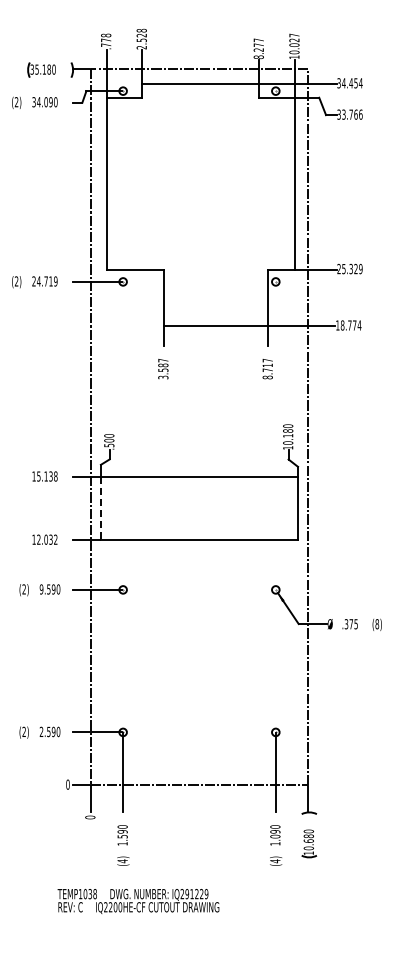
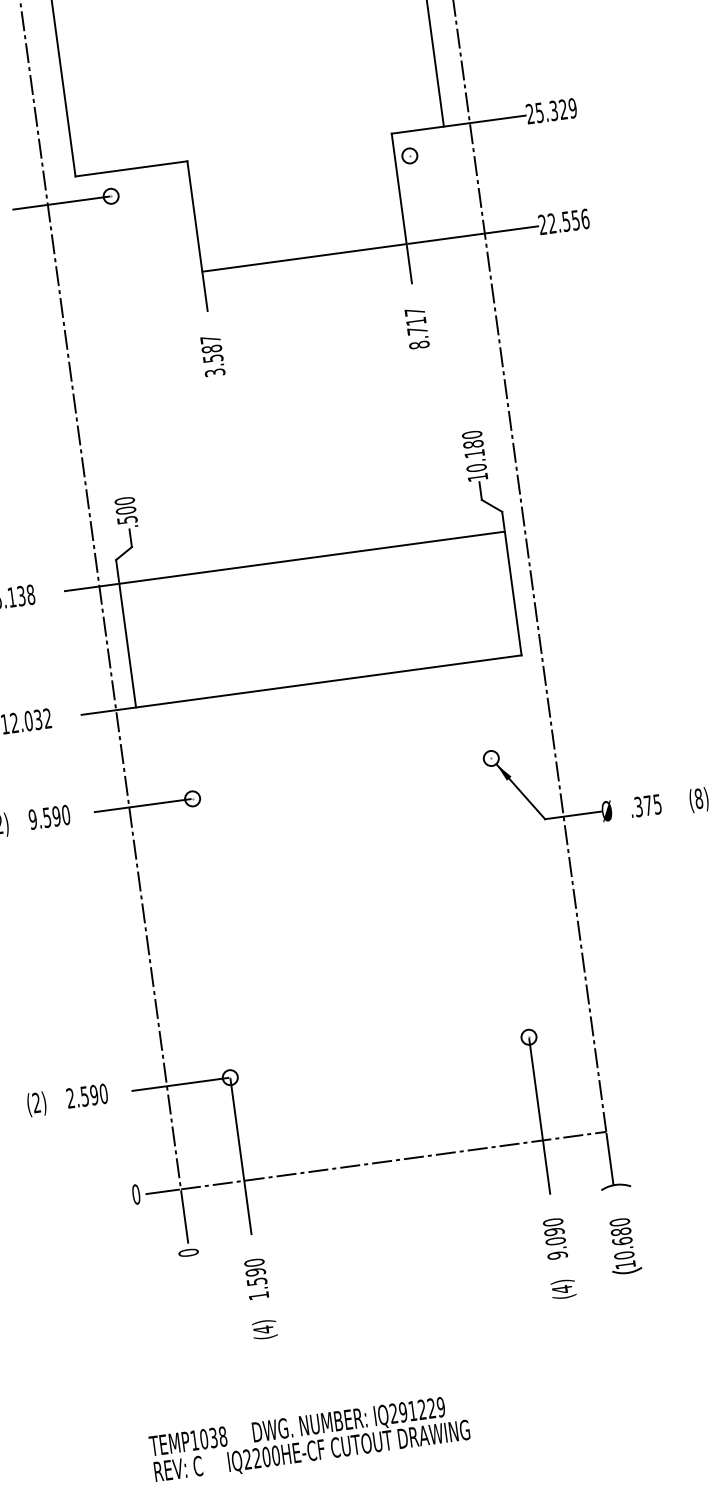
text: (348, 325) -> (563, 221), 18.774 -> 22.556
line: (100, 508) -> (126, 645), dashed -> solid
text: (275, 843) -> (557, 1254), 1.090 -> 9.090
text: (138, 901) -> (309, 1439), moved

